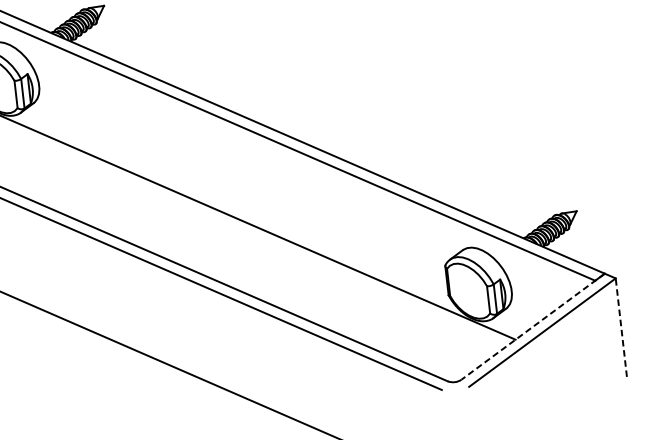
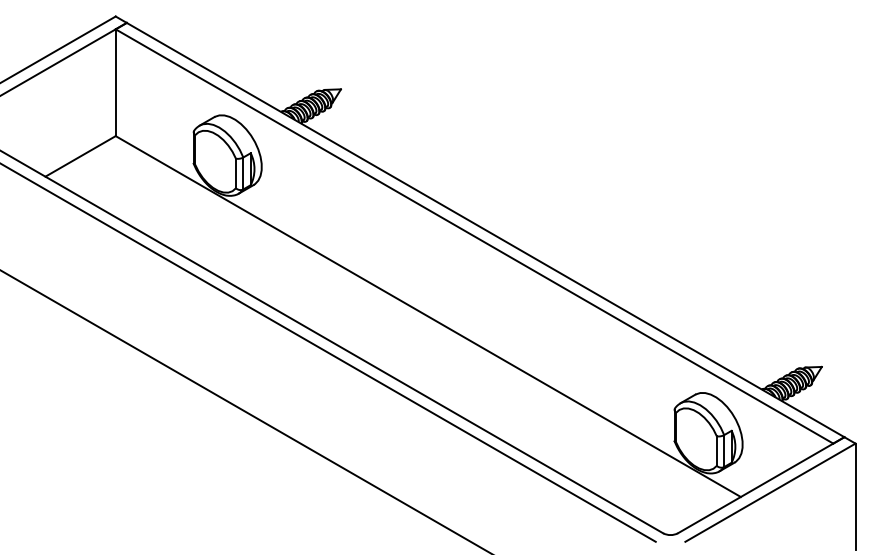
line: (532, 327) -> (760, 485), dashed -> solid
line: (621, 327) -> (855, 496), dashed -> solid

